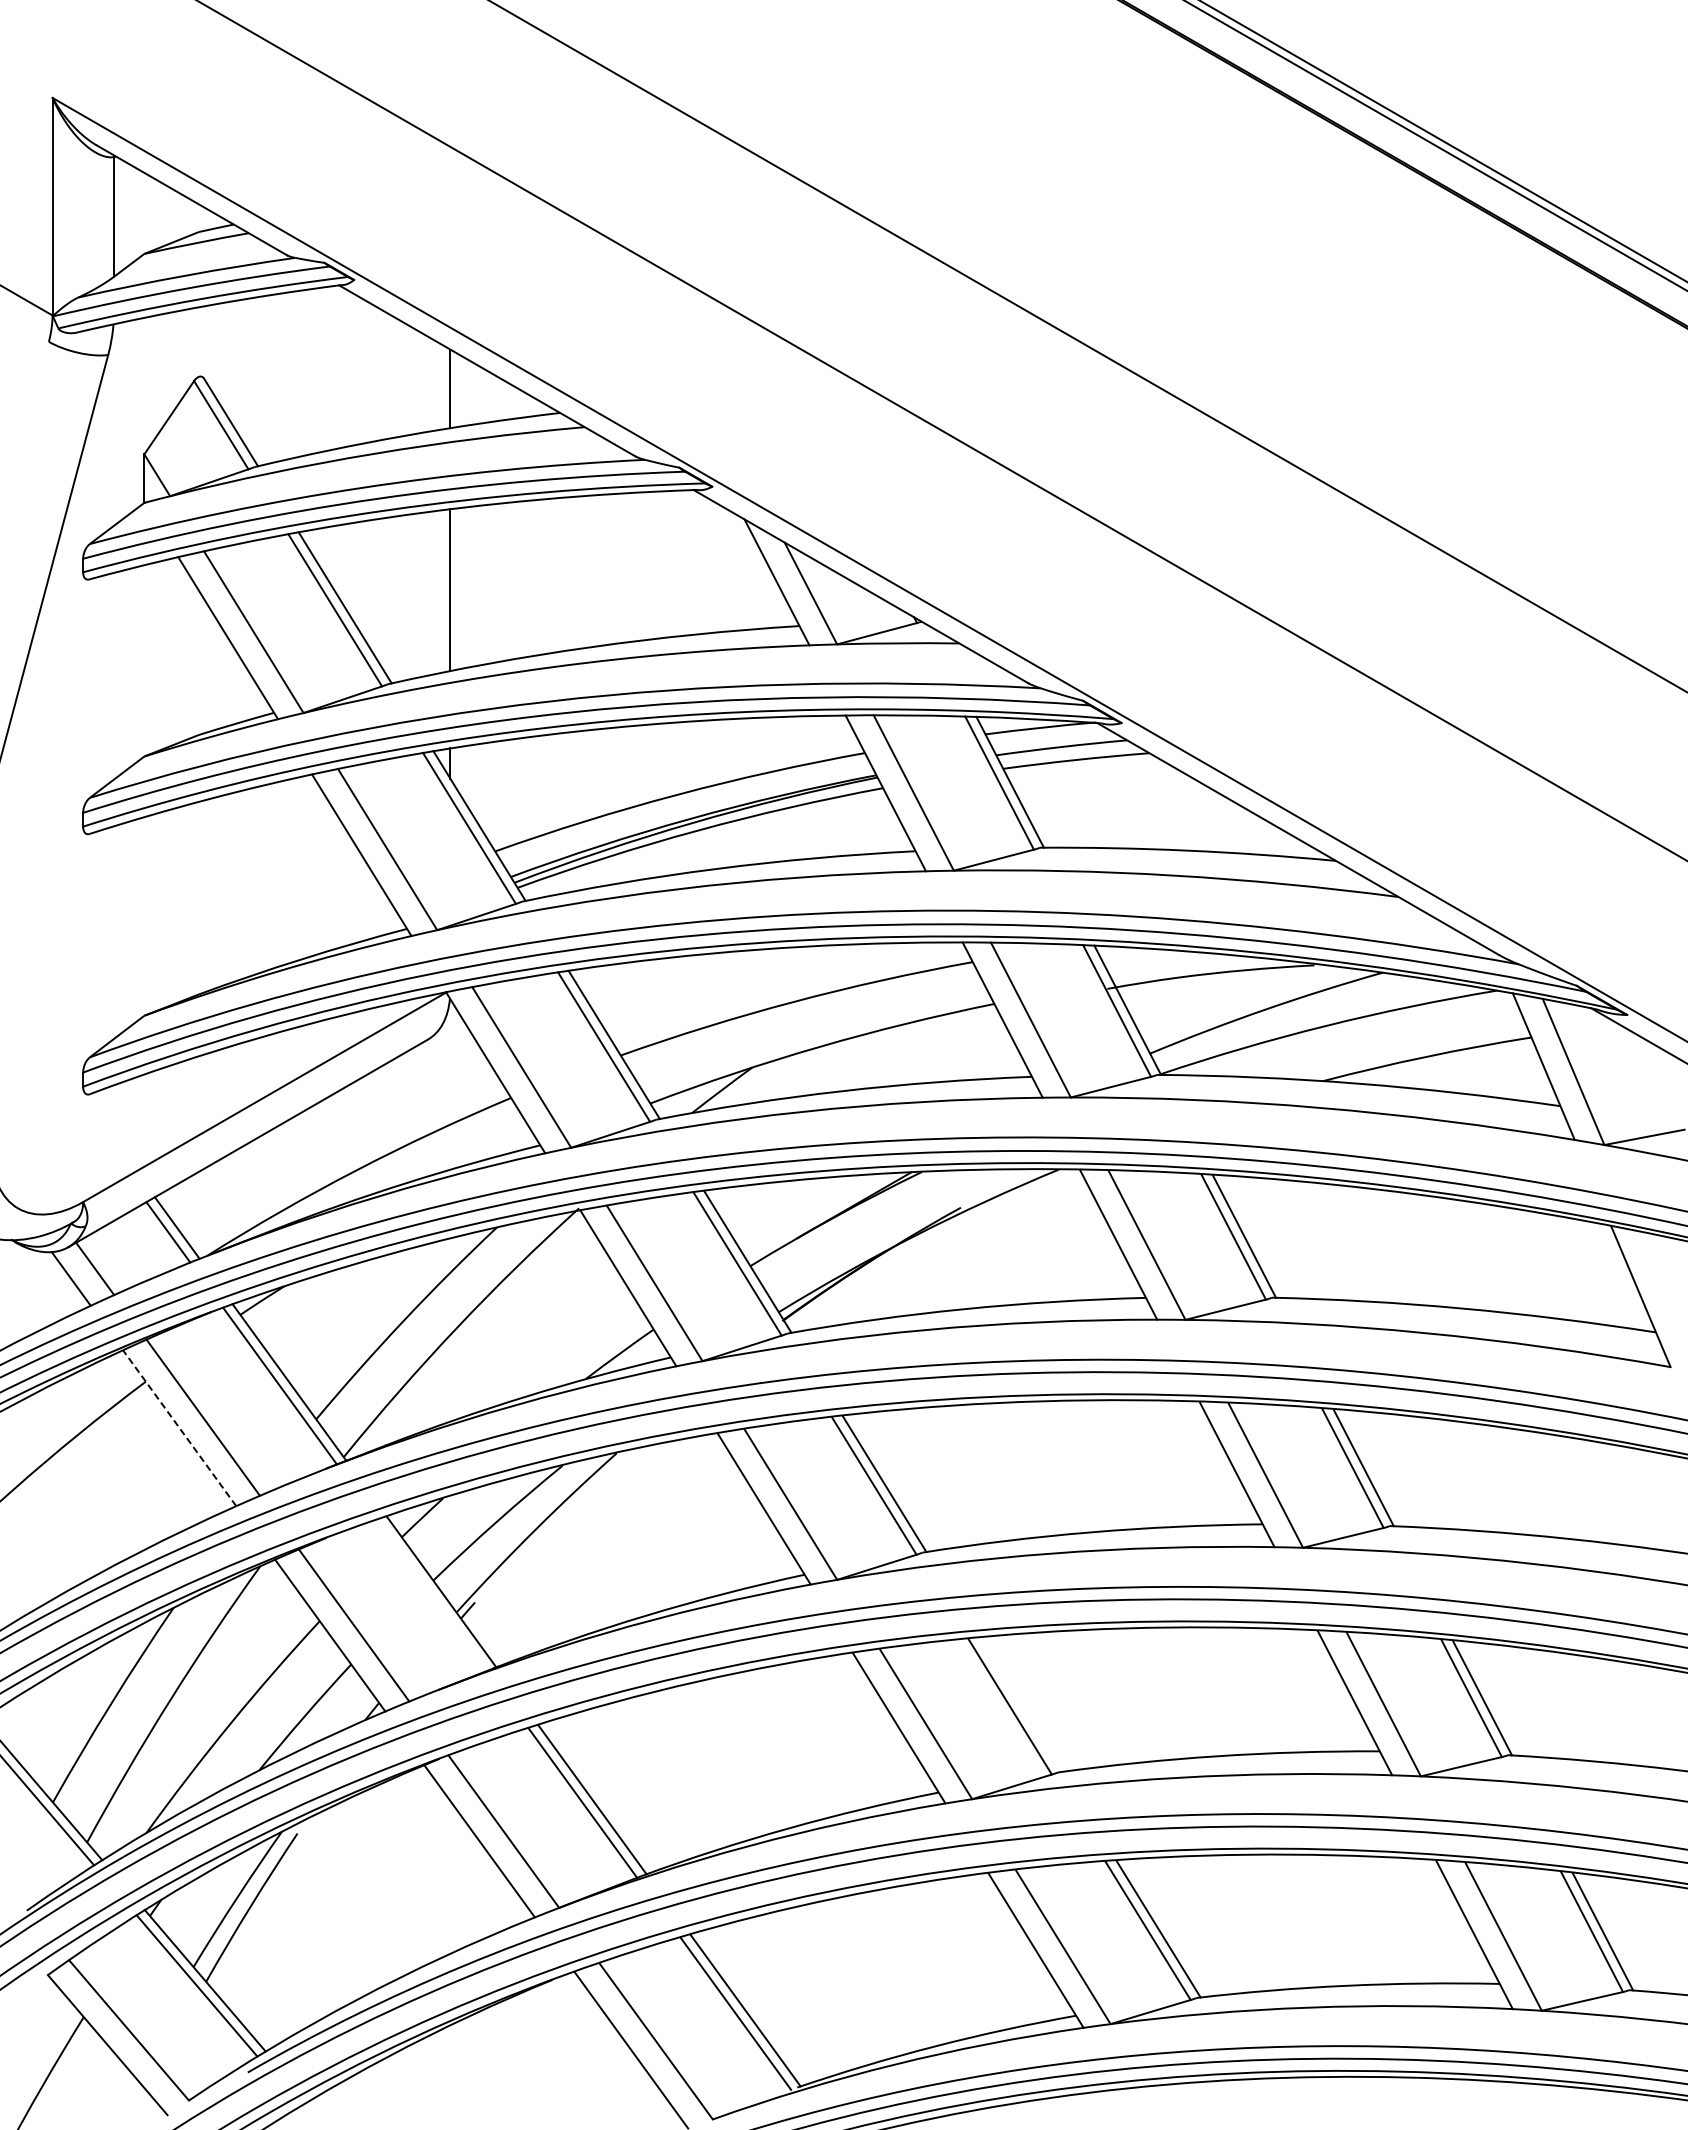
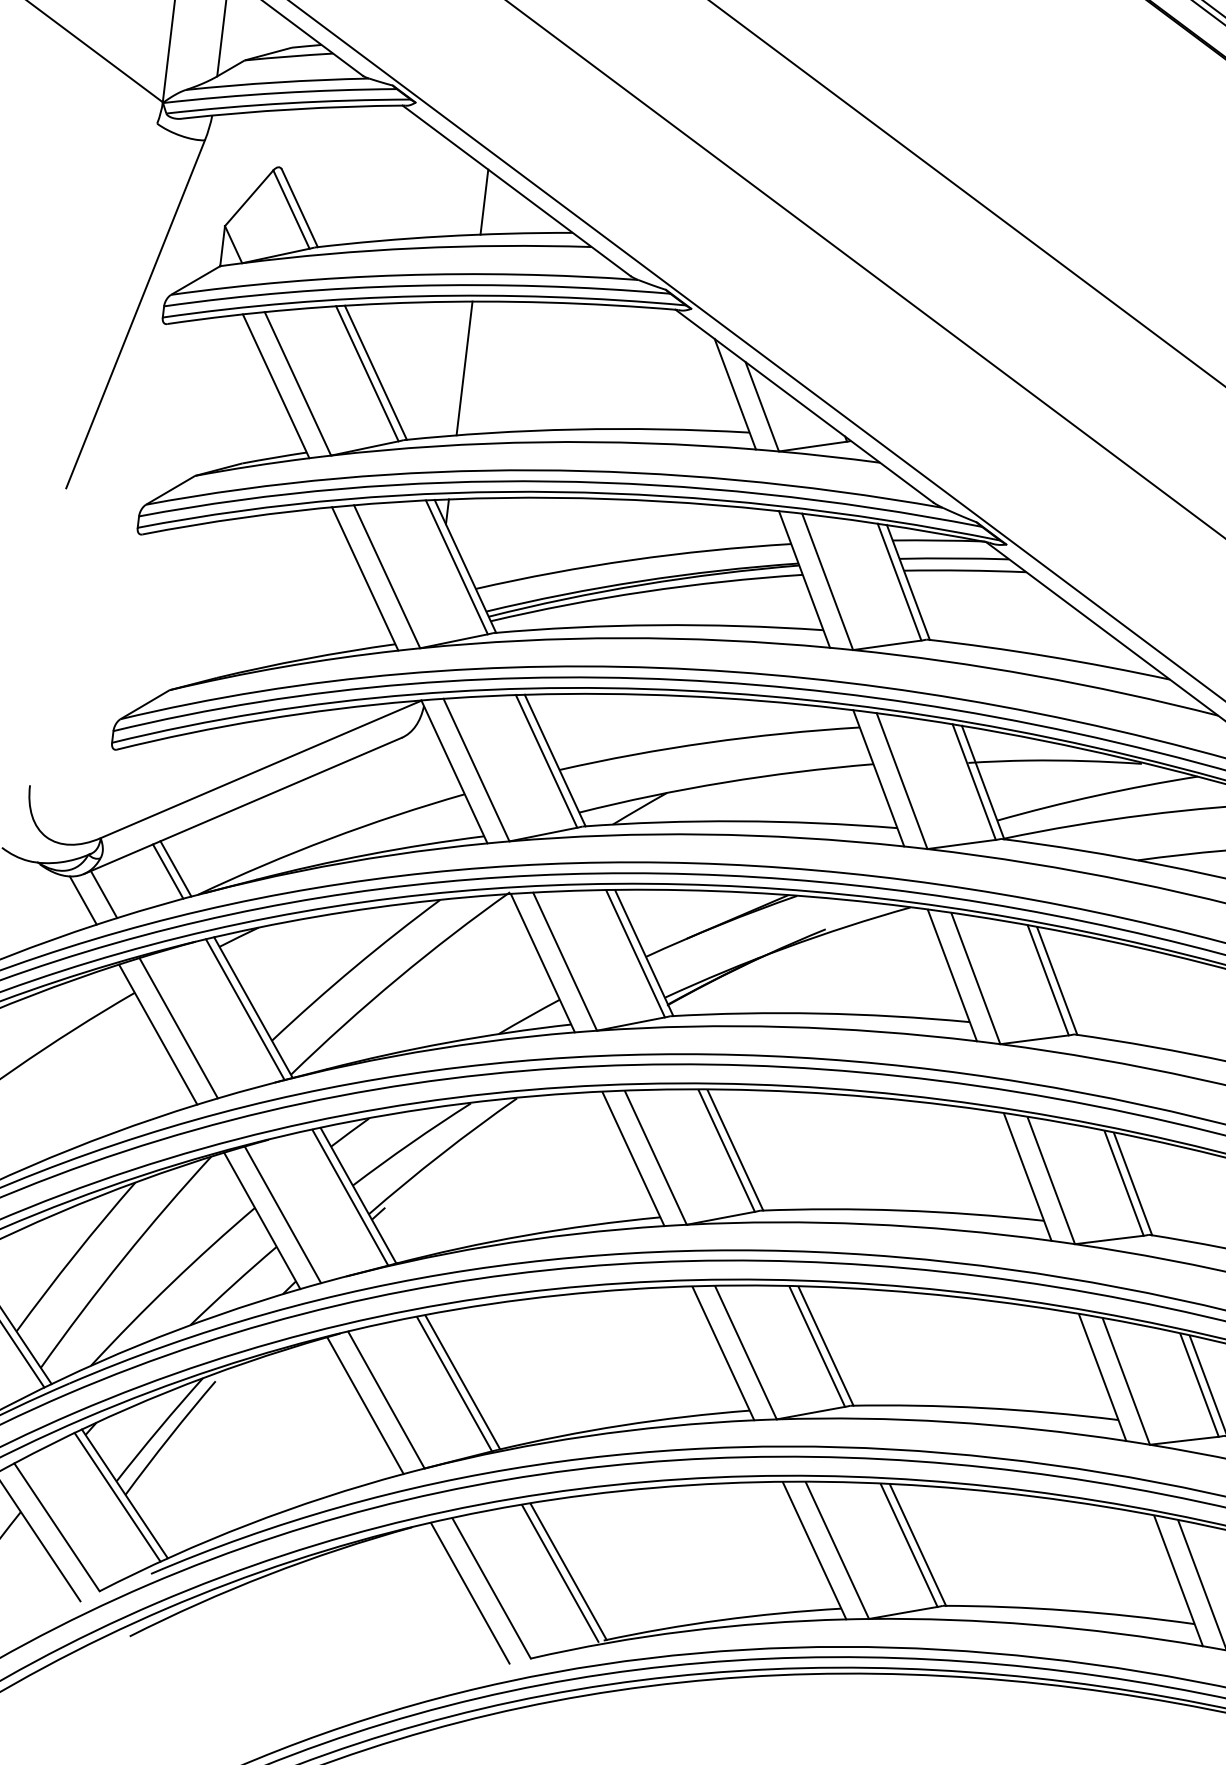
line: (179, 1427) -> (158, 1034), dashed -> solid
line: (431, 1595) -> (349, 1197), added
line: (1020, 1704) -> (826, 1345), added

